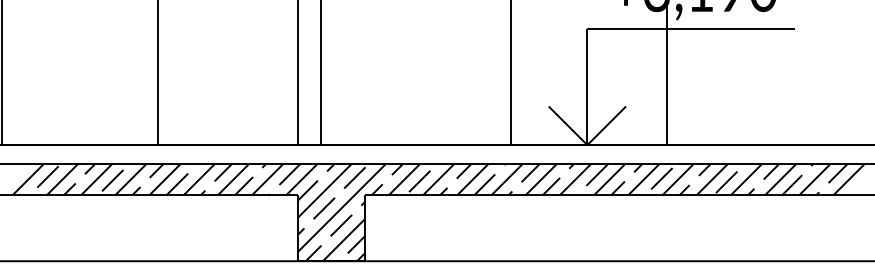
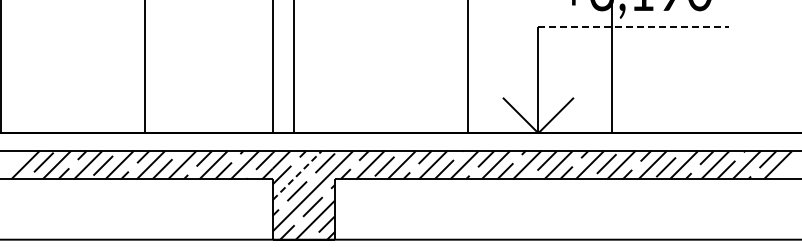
line: (691, 28) -> (633, 26), solid -> dashed
line: (324, 191) -> (297, 175), solid -> dashed

